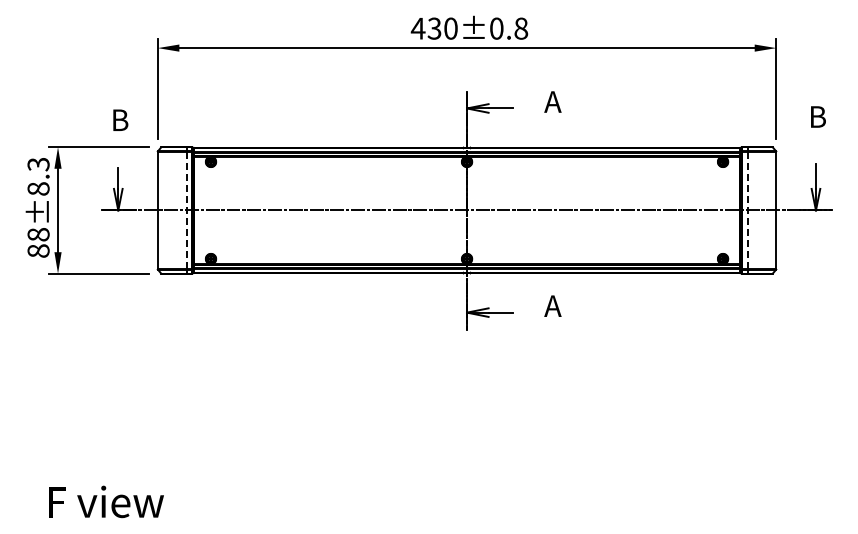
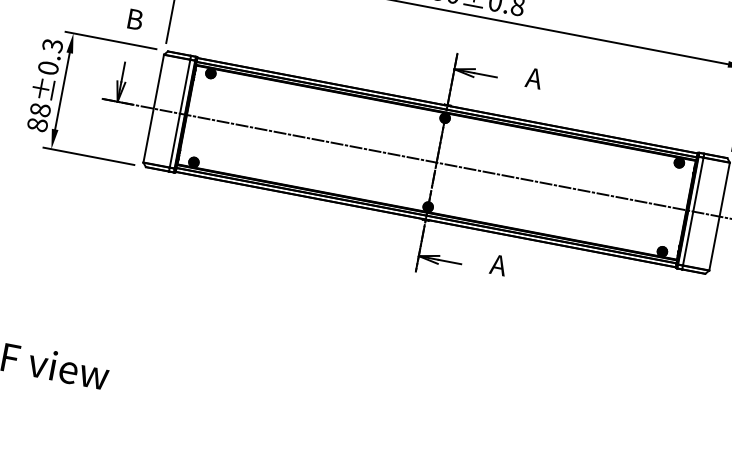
text: (38, 188) -> (48, 67), 88±8.3 -> 88±0.3
line: (186, 210) -> (179, 113), dashed -> solid
line: (747, 210) -> (693, 211), dashed -> solid

